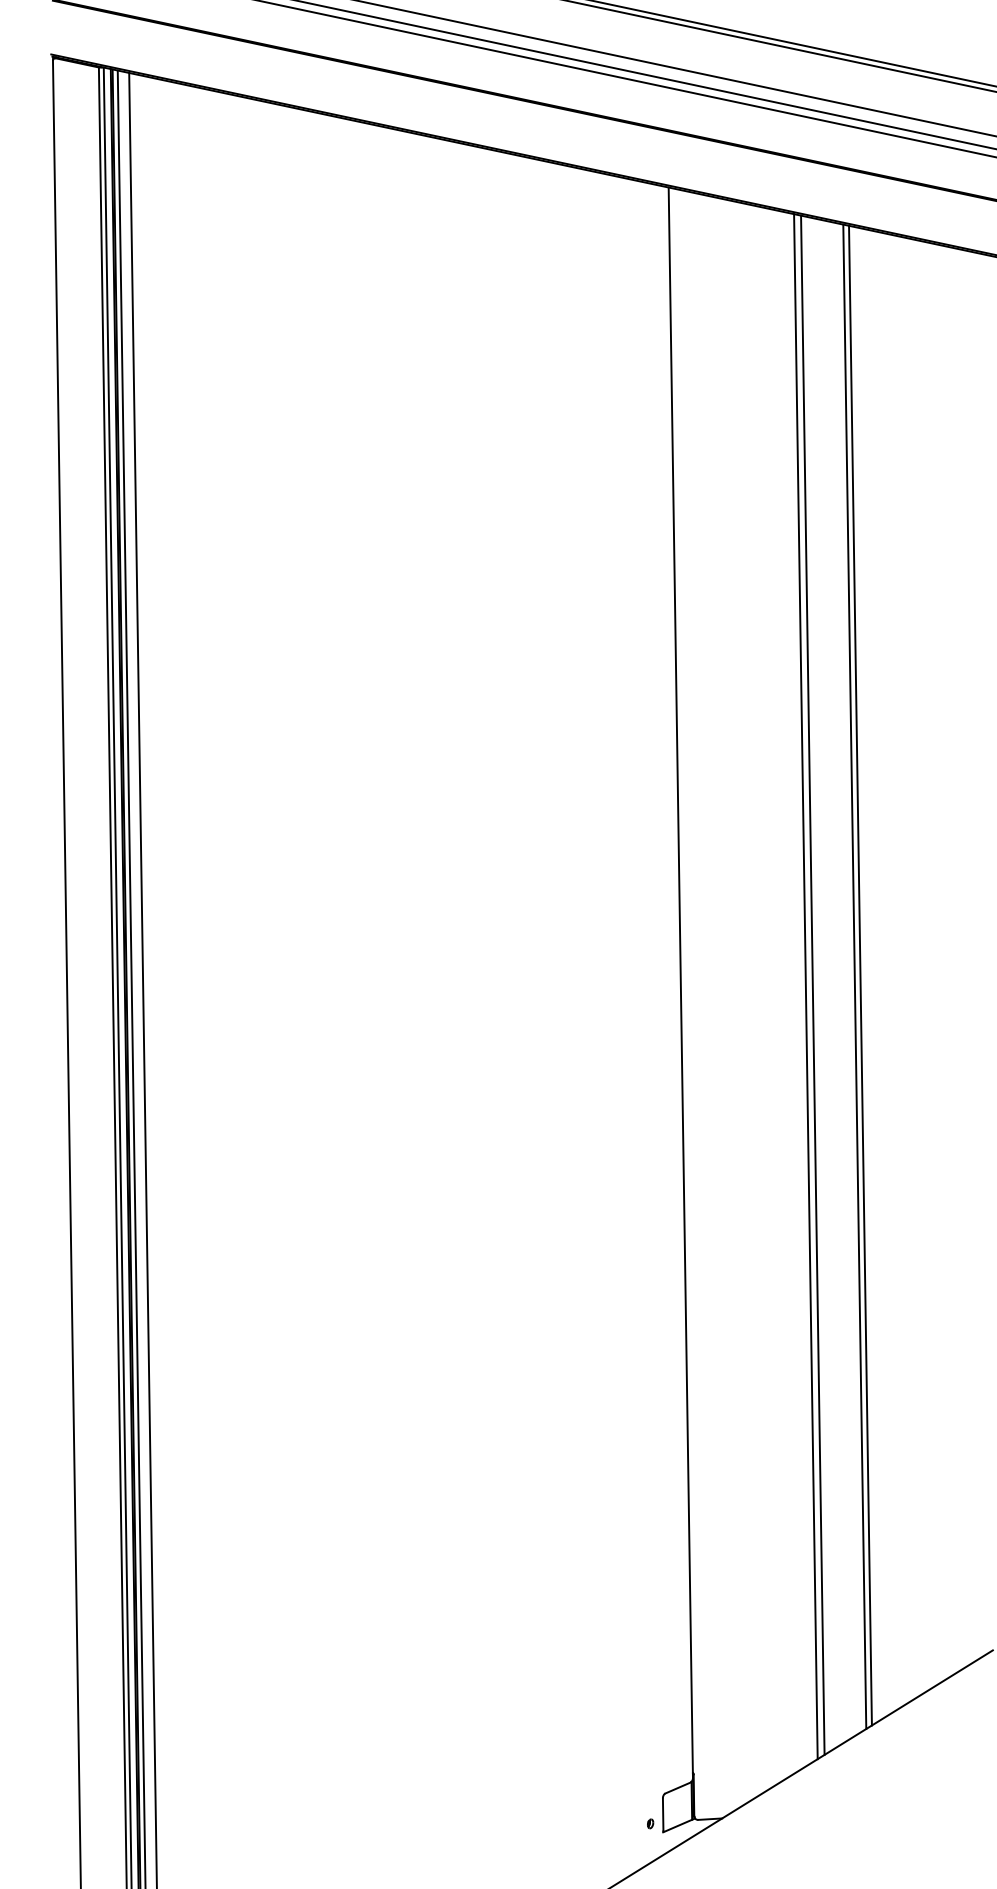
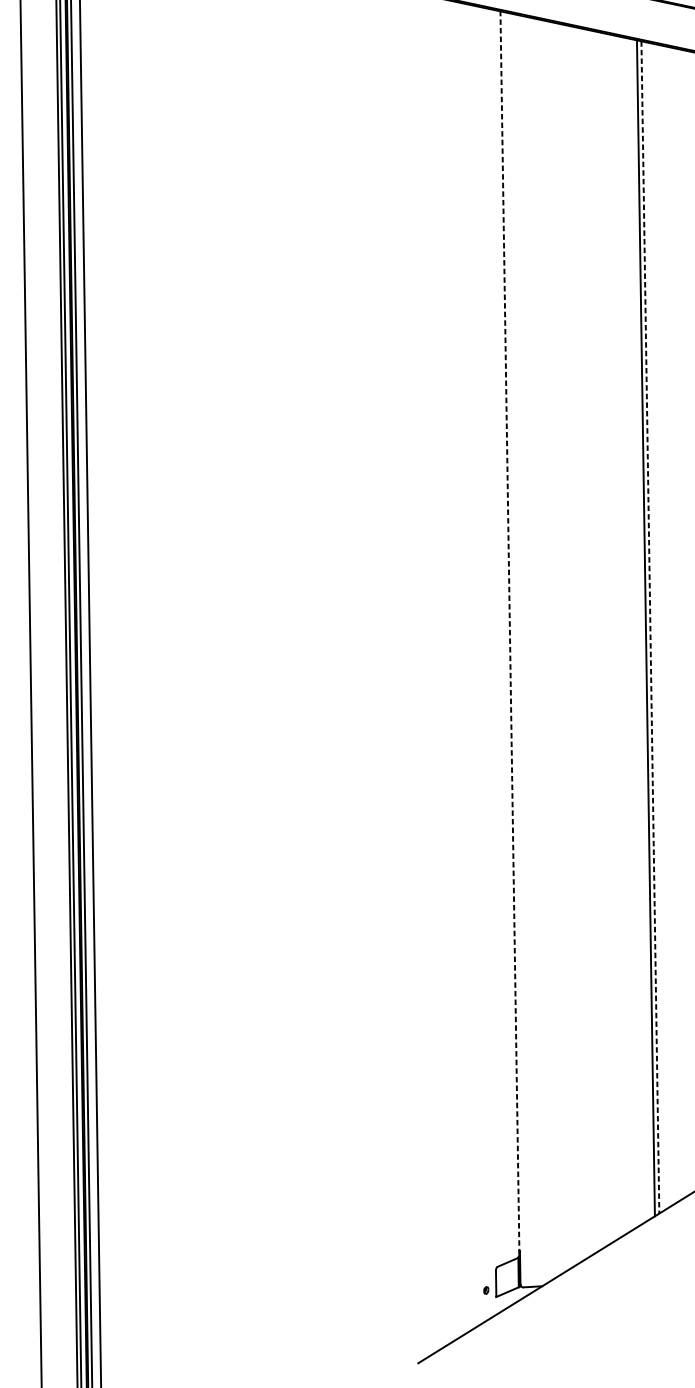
line: (860, 975) -> (650, 627), solid -> dashed
line: (680, 982) -> (509, 632), solid -> dashed
line: (812, 984) -> (612, 634), removed
line: (805, 986) -> (607, 635), removed

